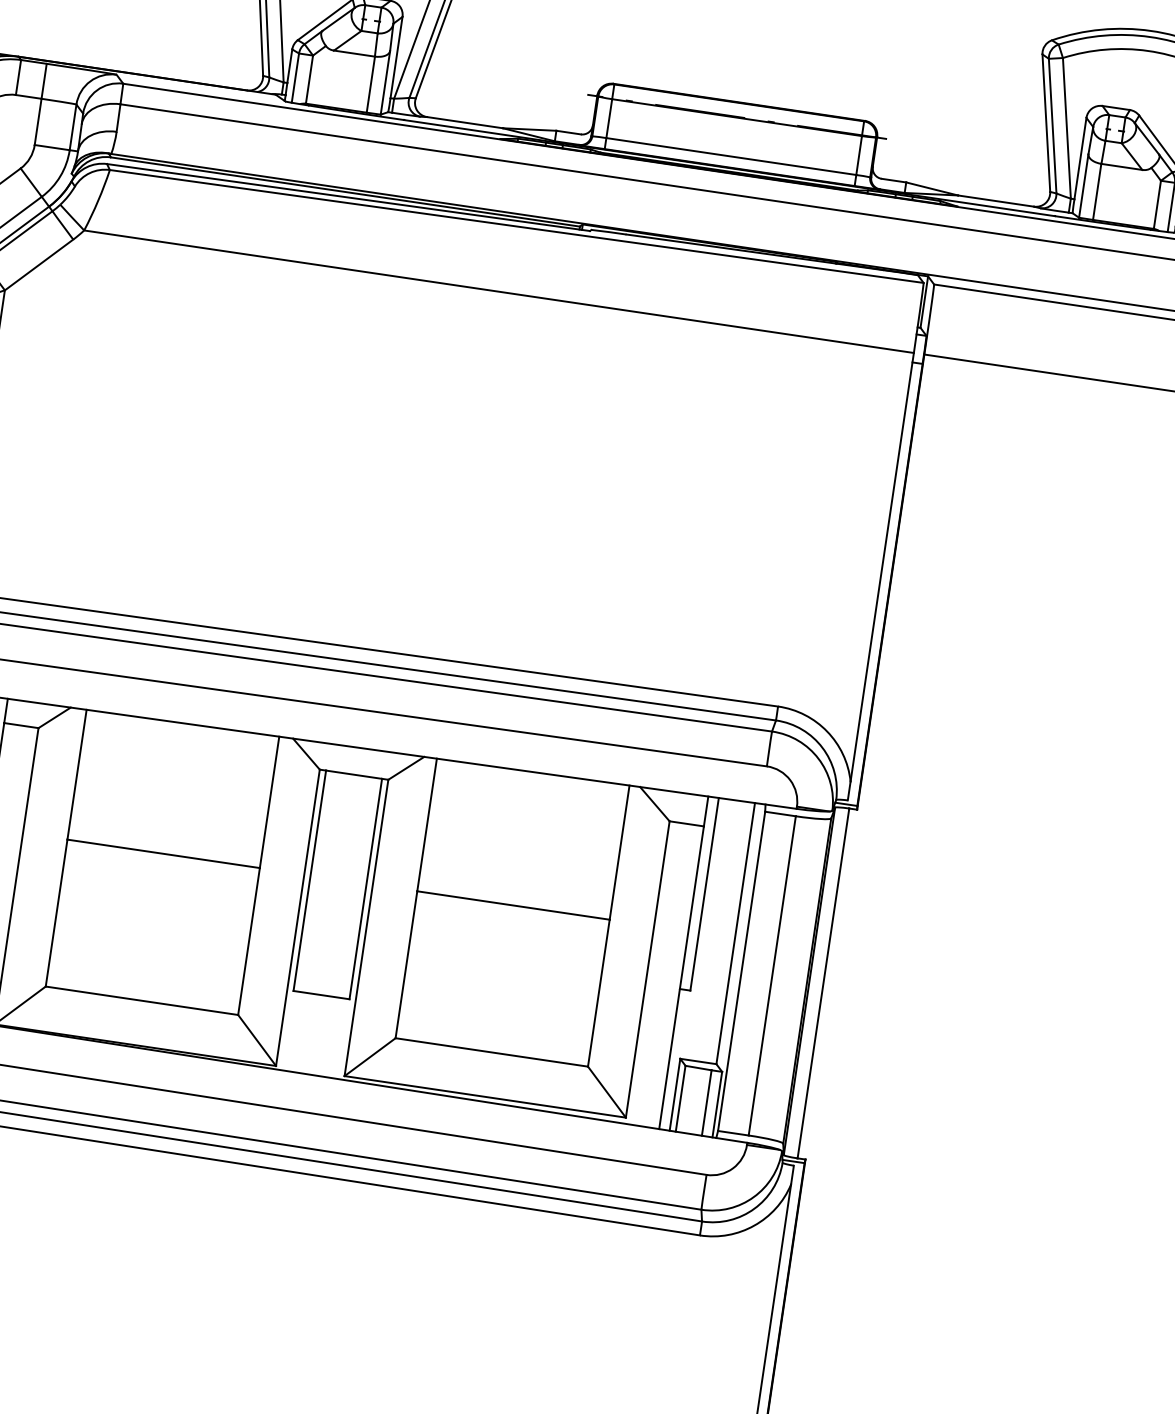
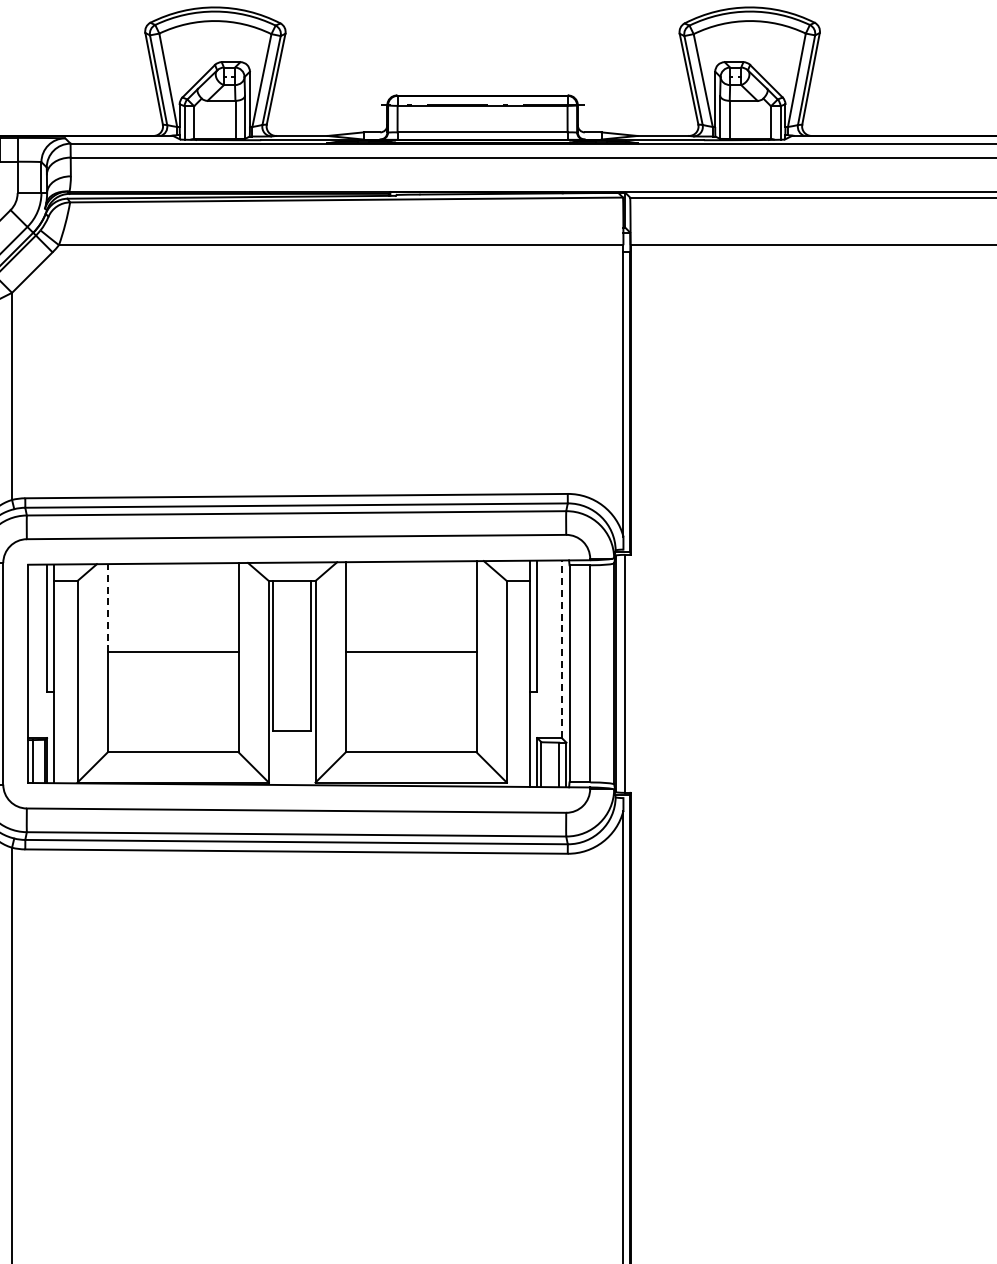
line: (76, 773) -> (107, 607), solid -> dashed
line: (735, 933) -> (561, 649), solid -> dashed

